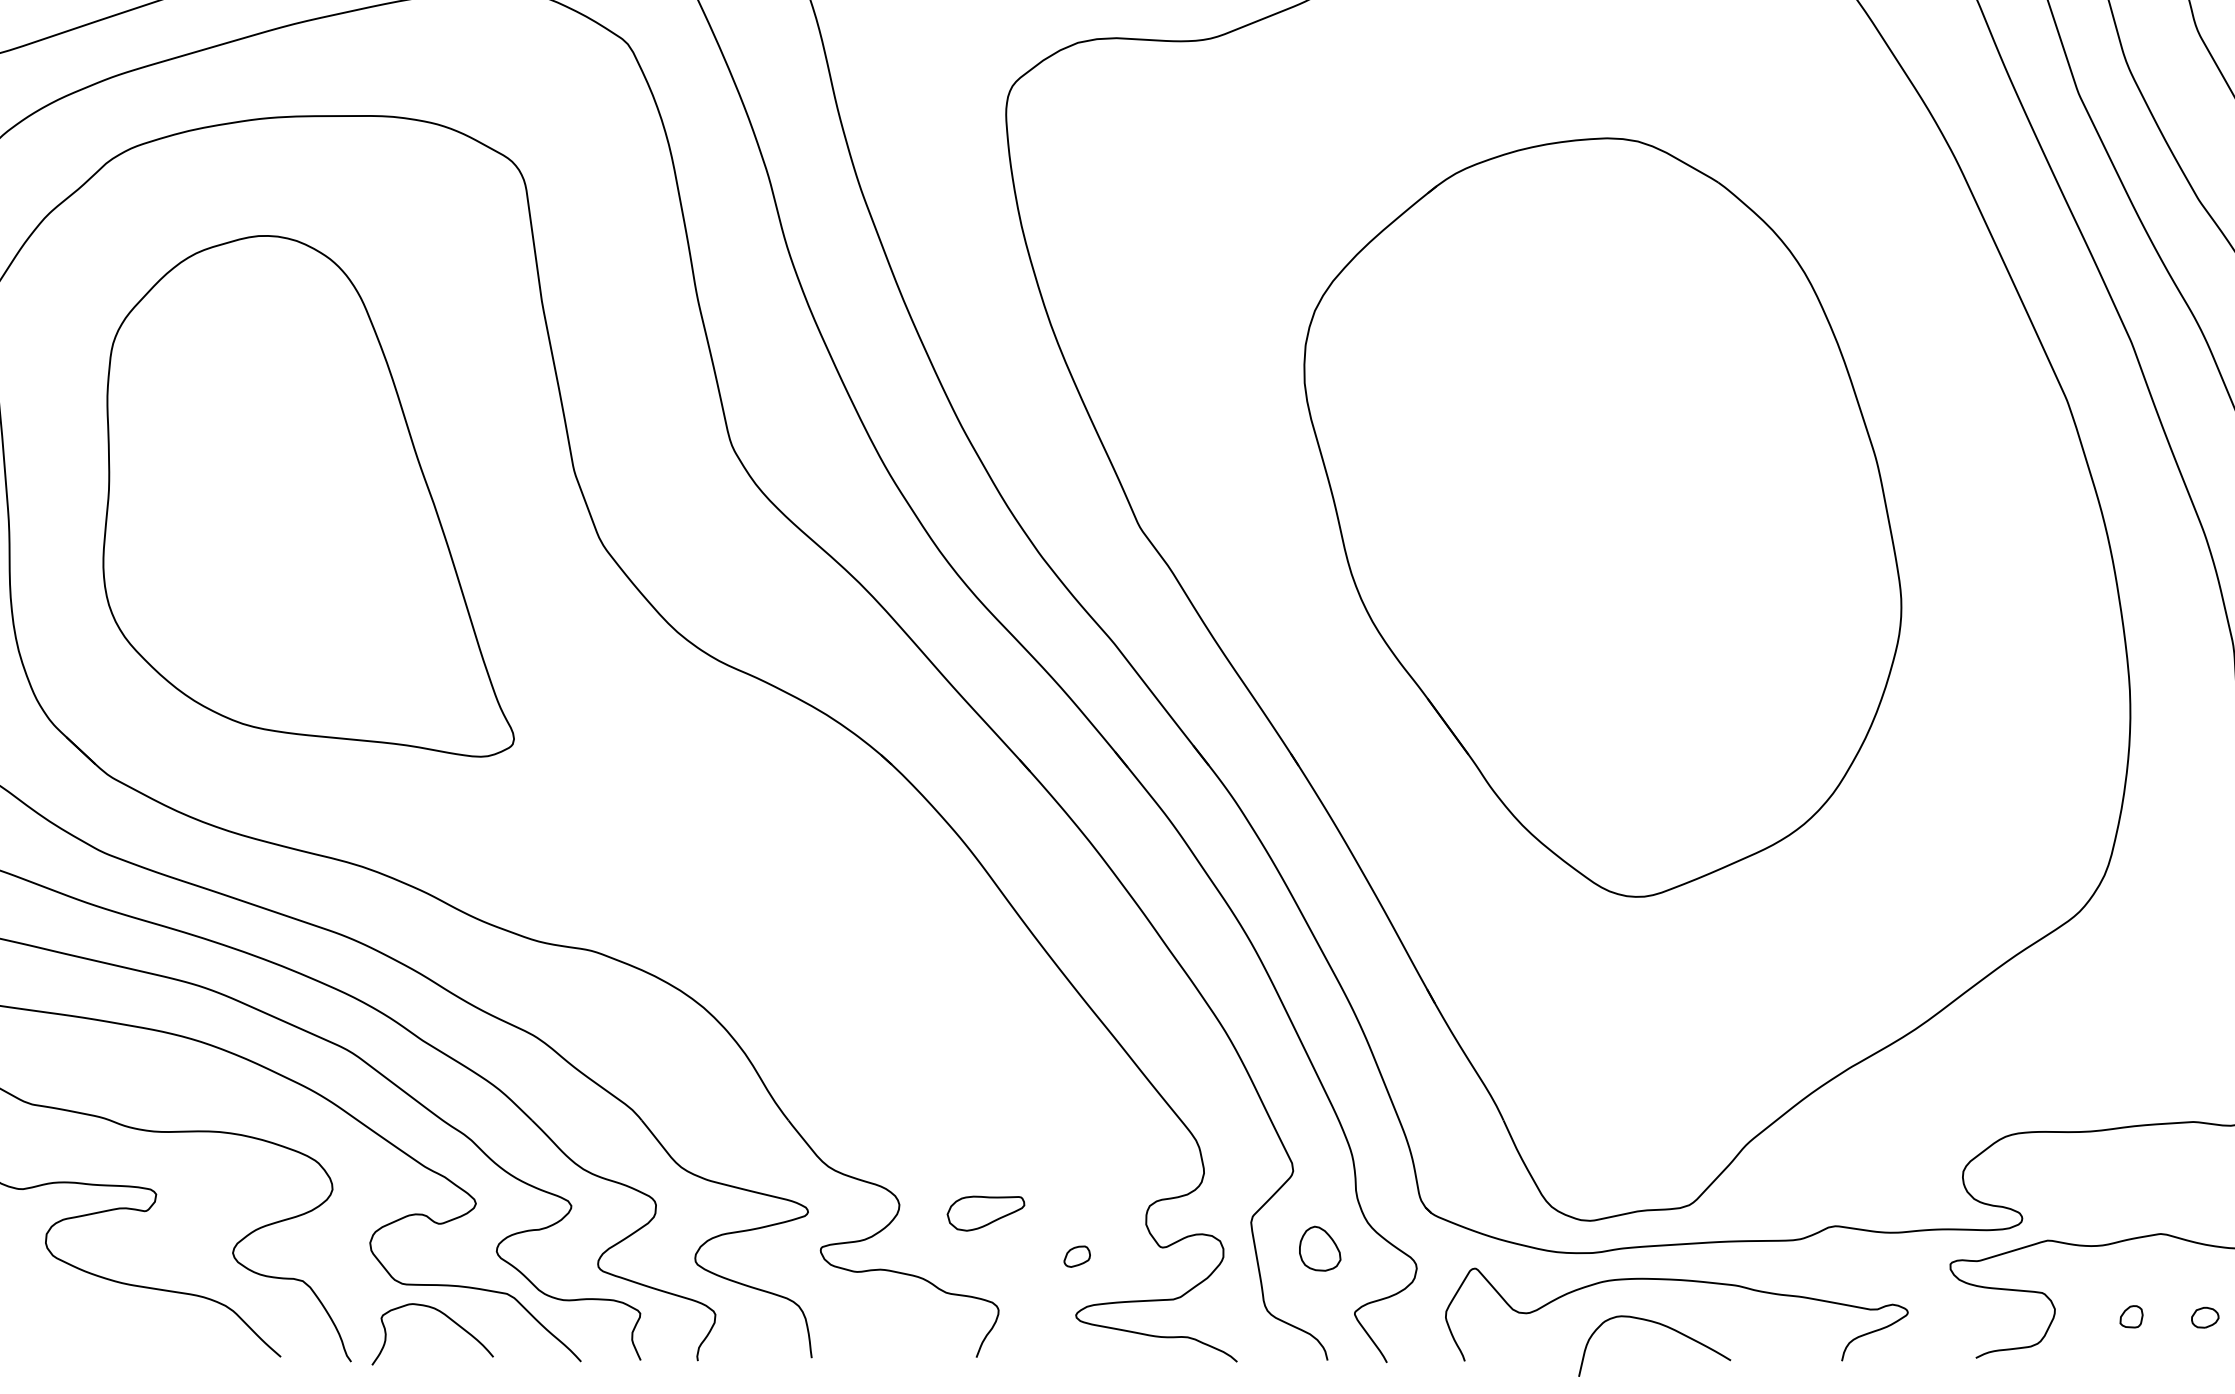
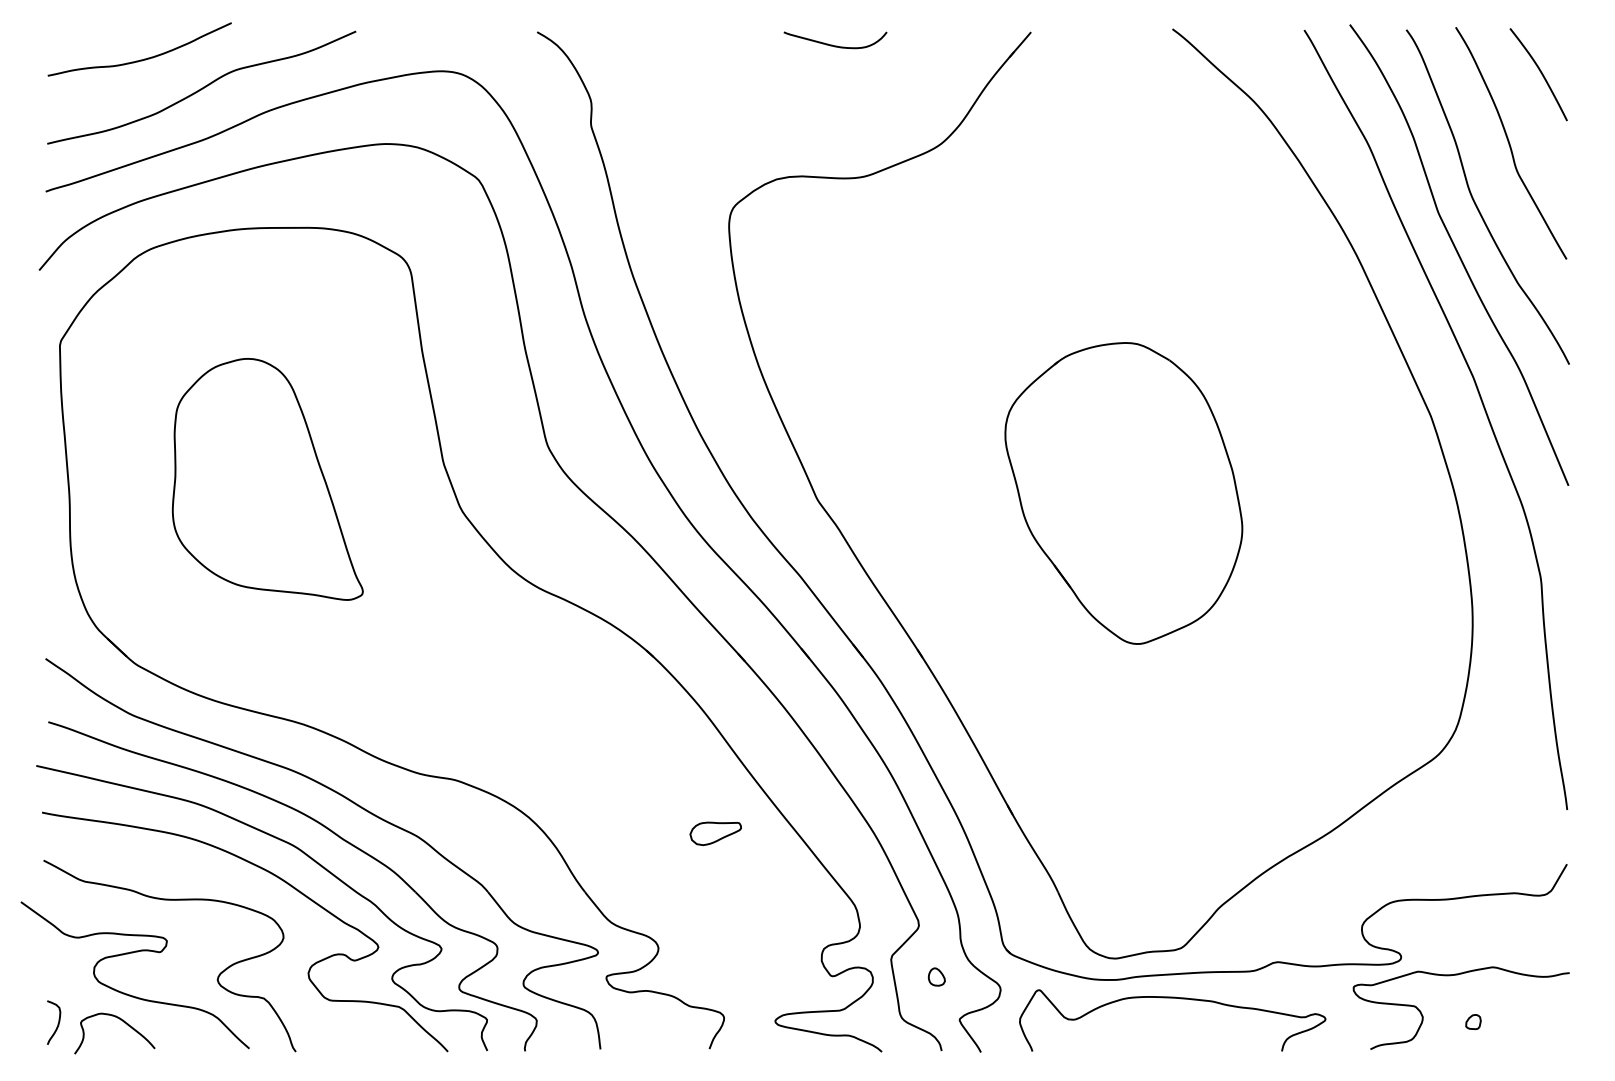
part: (308, 496) -> (267, 479), size x0.7
part: (1602, 517) -> (1123, 493), size x0.6
part: (985, 1213) -> (715, 833), moved
part: (1319, 1247) -> (936, 976), size x0.6
part: (1076, 1255) -> (775, 981), removed
part: (2204, 1317) -> (1521, 1022), removed
curve: (447, 1318) -> (124, 1023), moved
curve: (1661, 1326) -> (1162, 1028), removed

